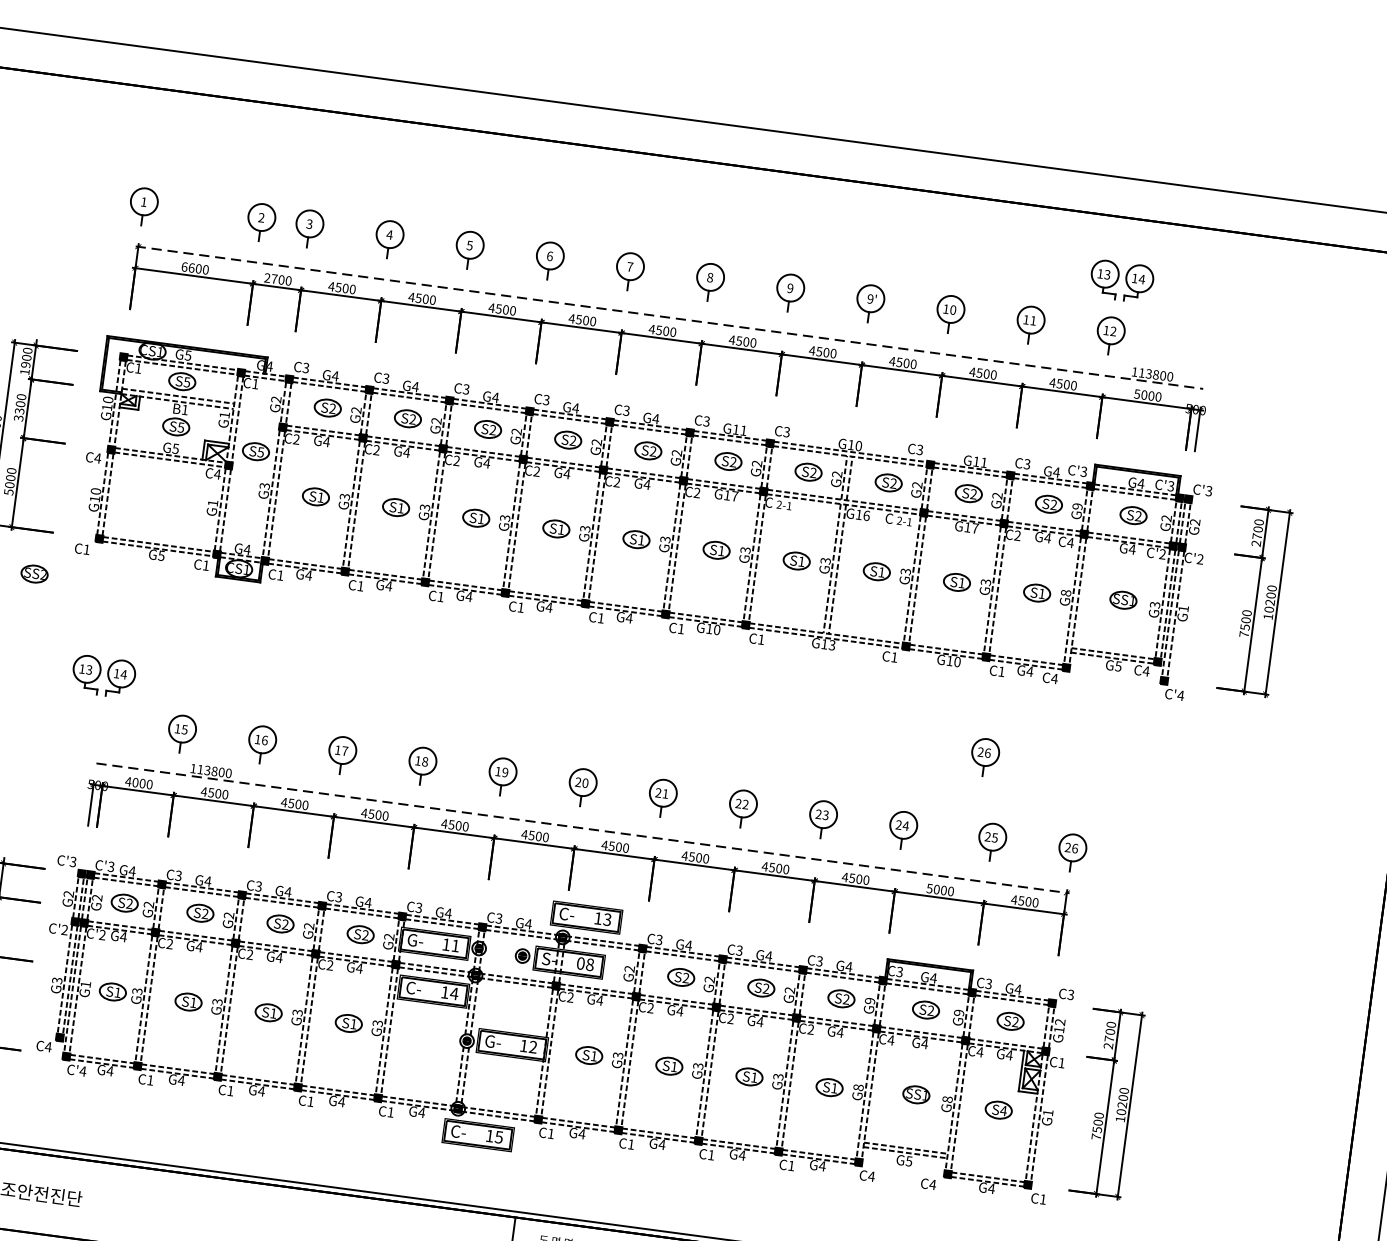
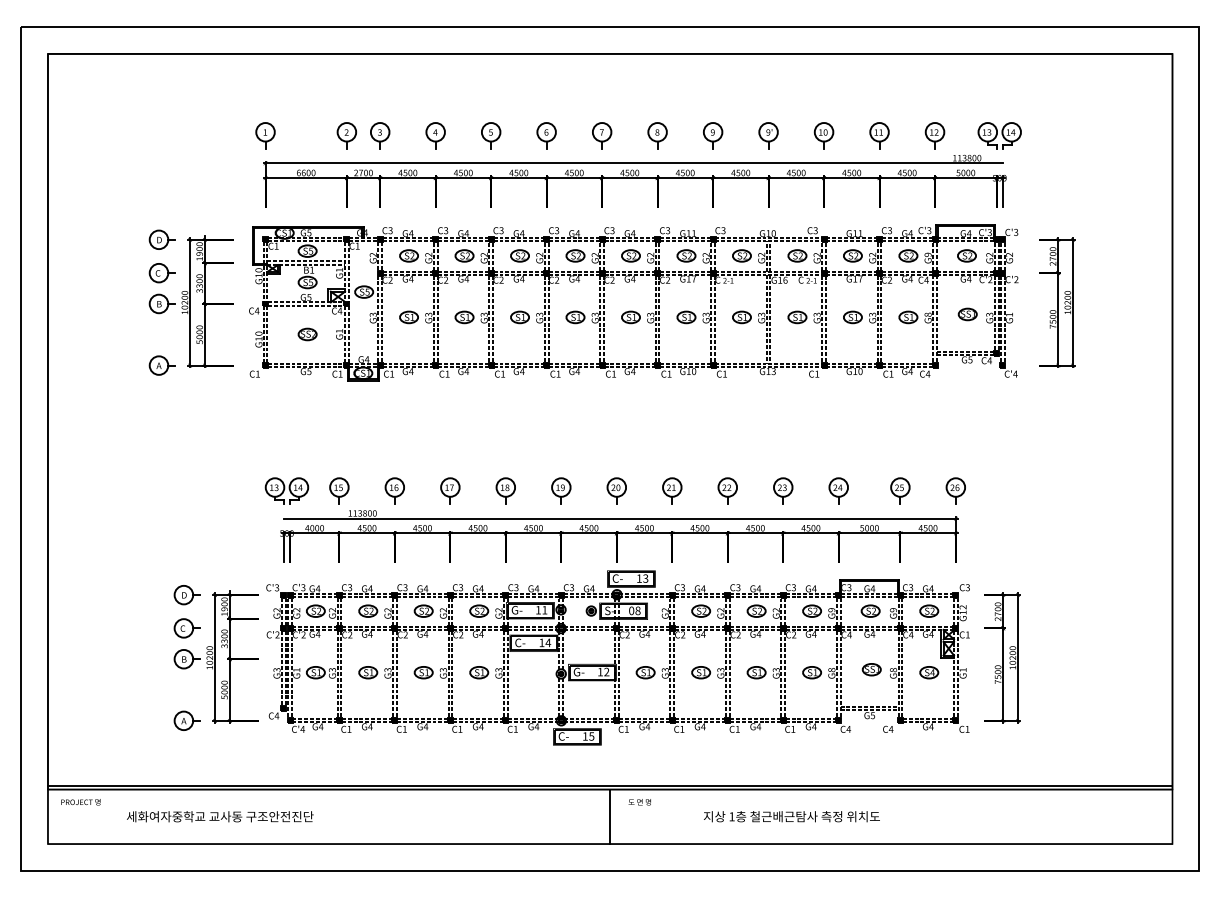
part: (1121, 281) -> (999, 135), moved
line: (669, 317) -> (633, 163), dashed -> solid
part: (34, 574) -> (307, 334), moved
part: (103, 675) -> (286, 490), moved
part: (984, 756) -> (887, 433), removed
line: (582, 828) -> (620, 518), dashed -> solid

